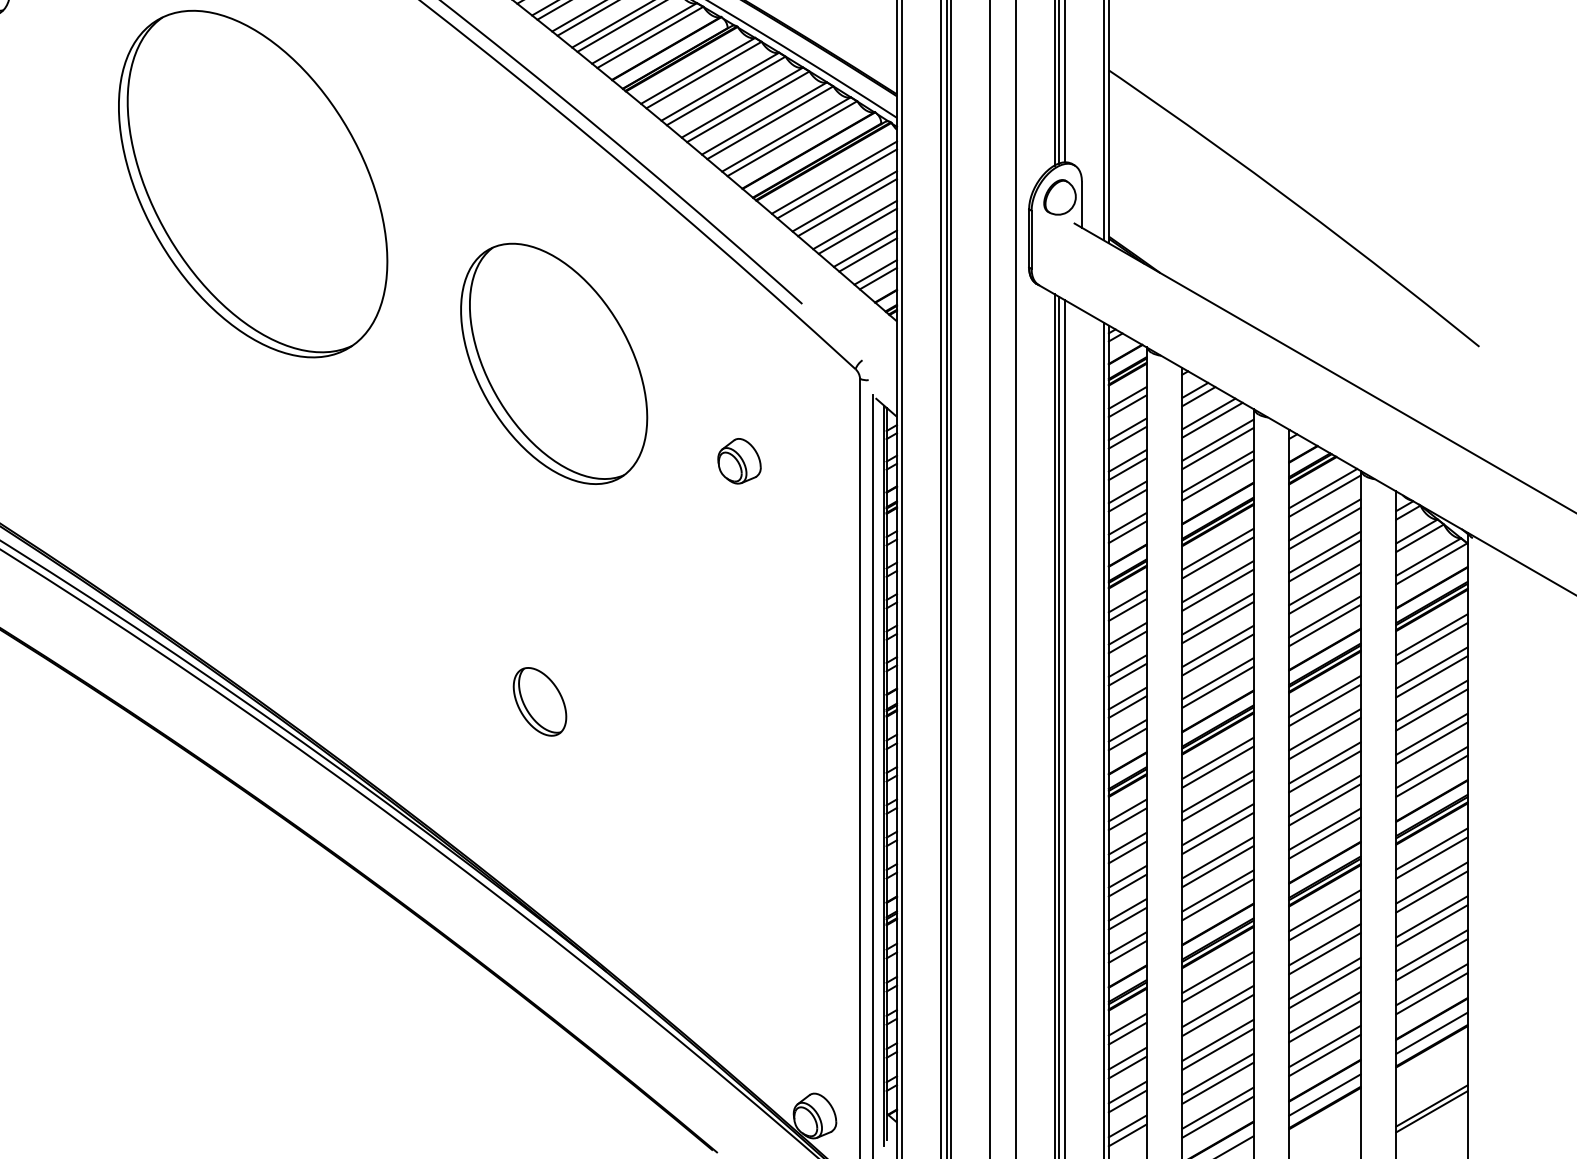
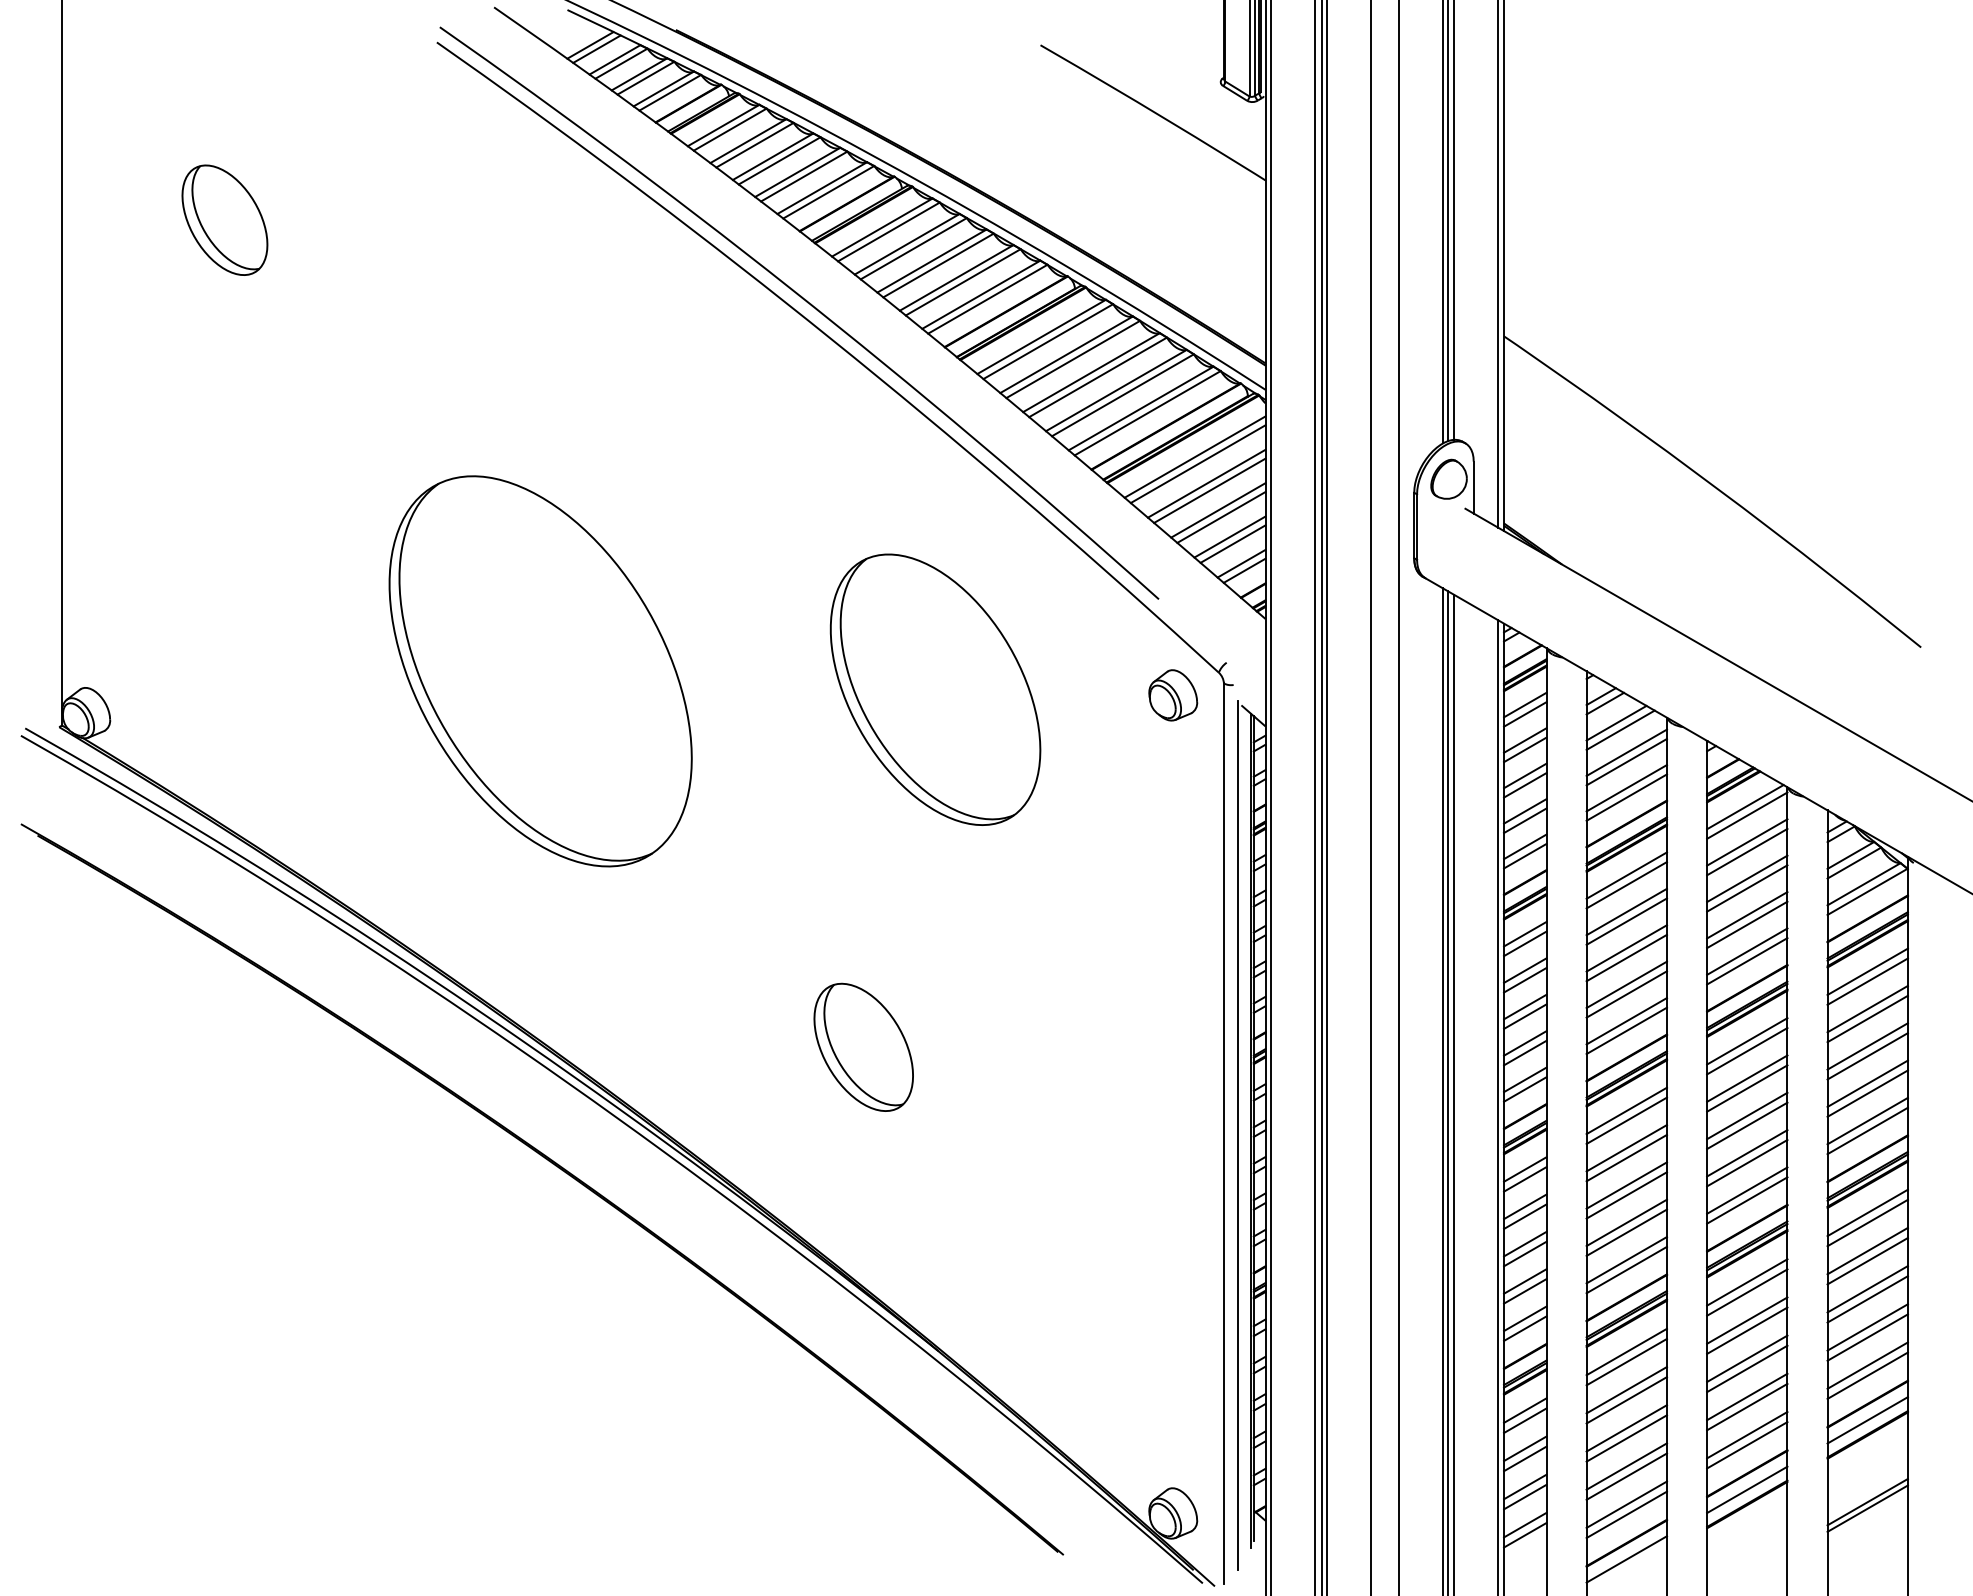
part: (252, 184) -> (540, 671), moved
part: (554, 363) -> (935, 689), moved
part: (739, 461) -> (1173, 695), moved
part: (539, 701) -> (863, 1046), size x1.67

